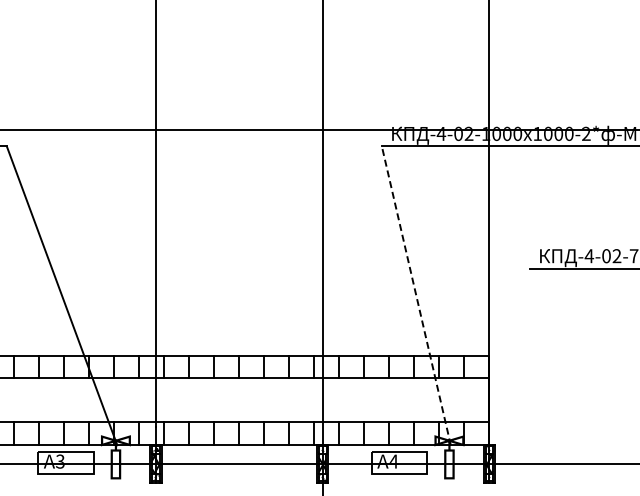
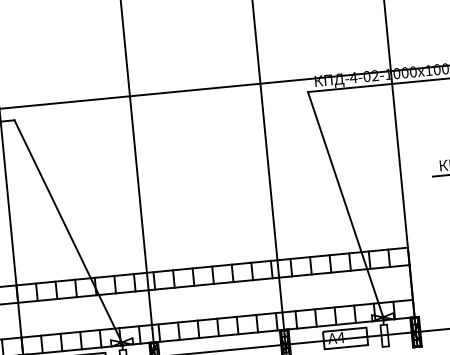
line: (416, 295) -> (346, 206), dashed -> solid

